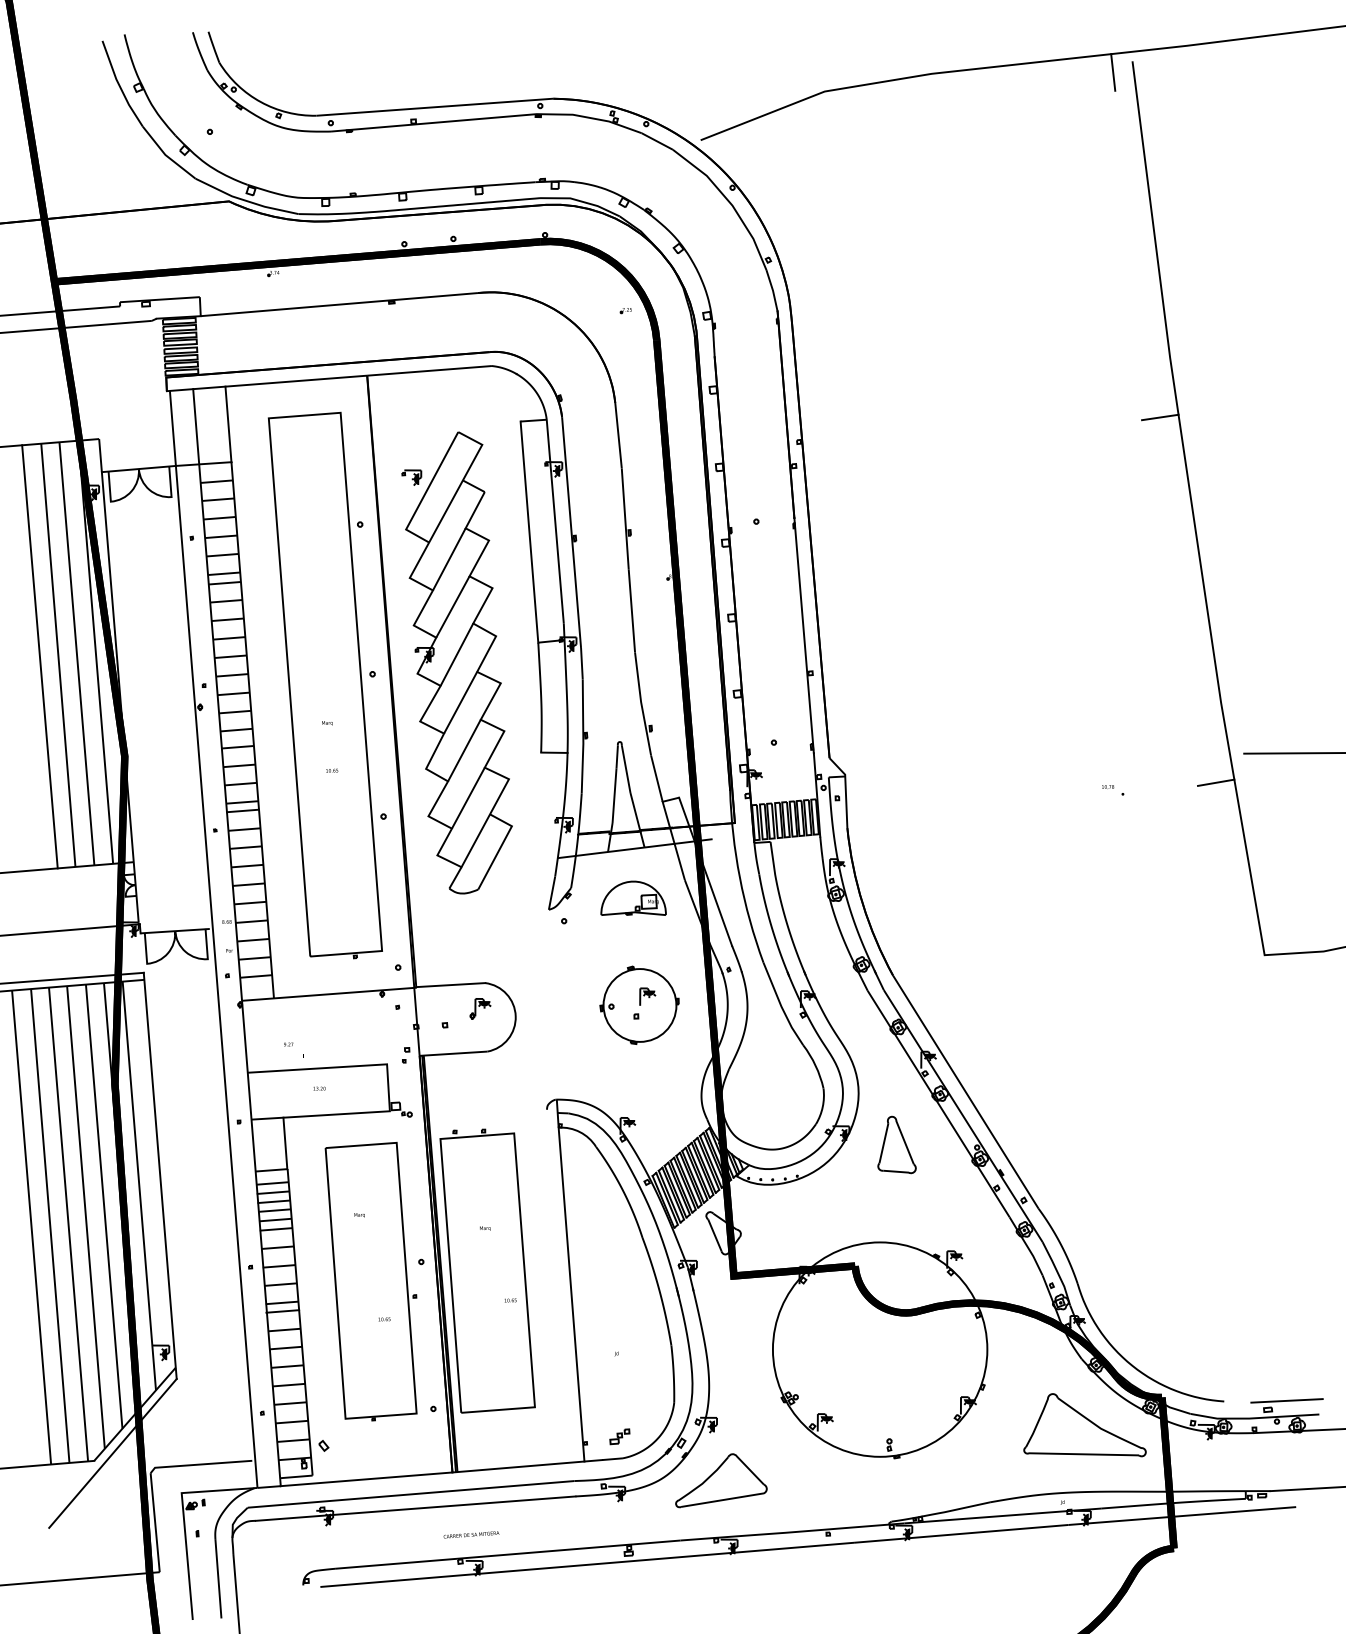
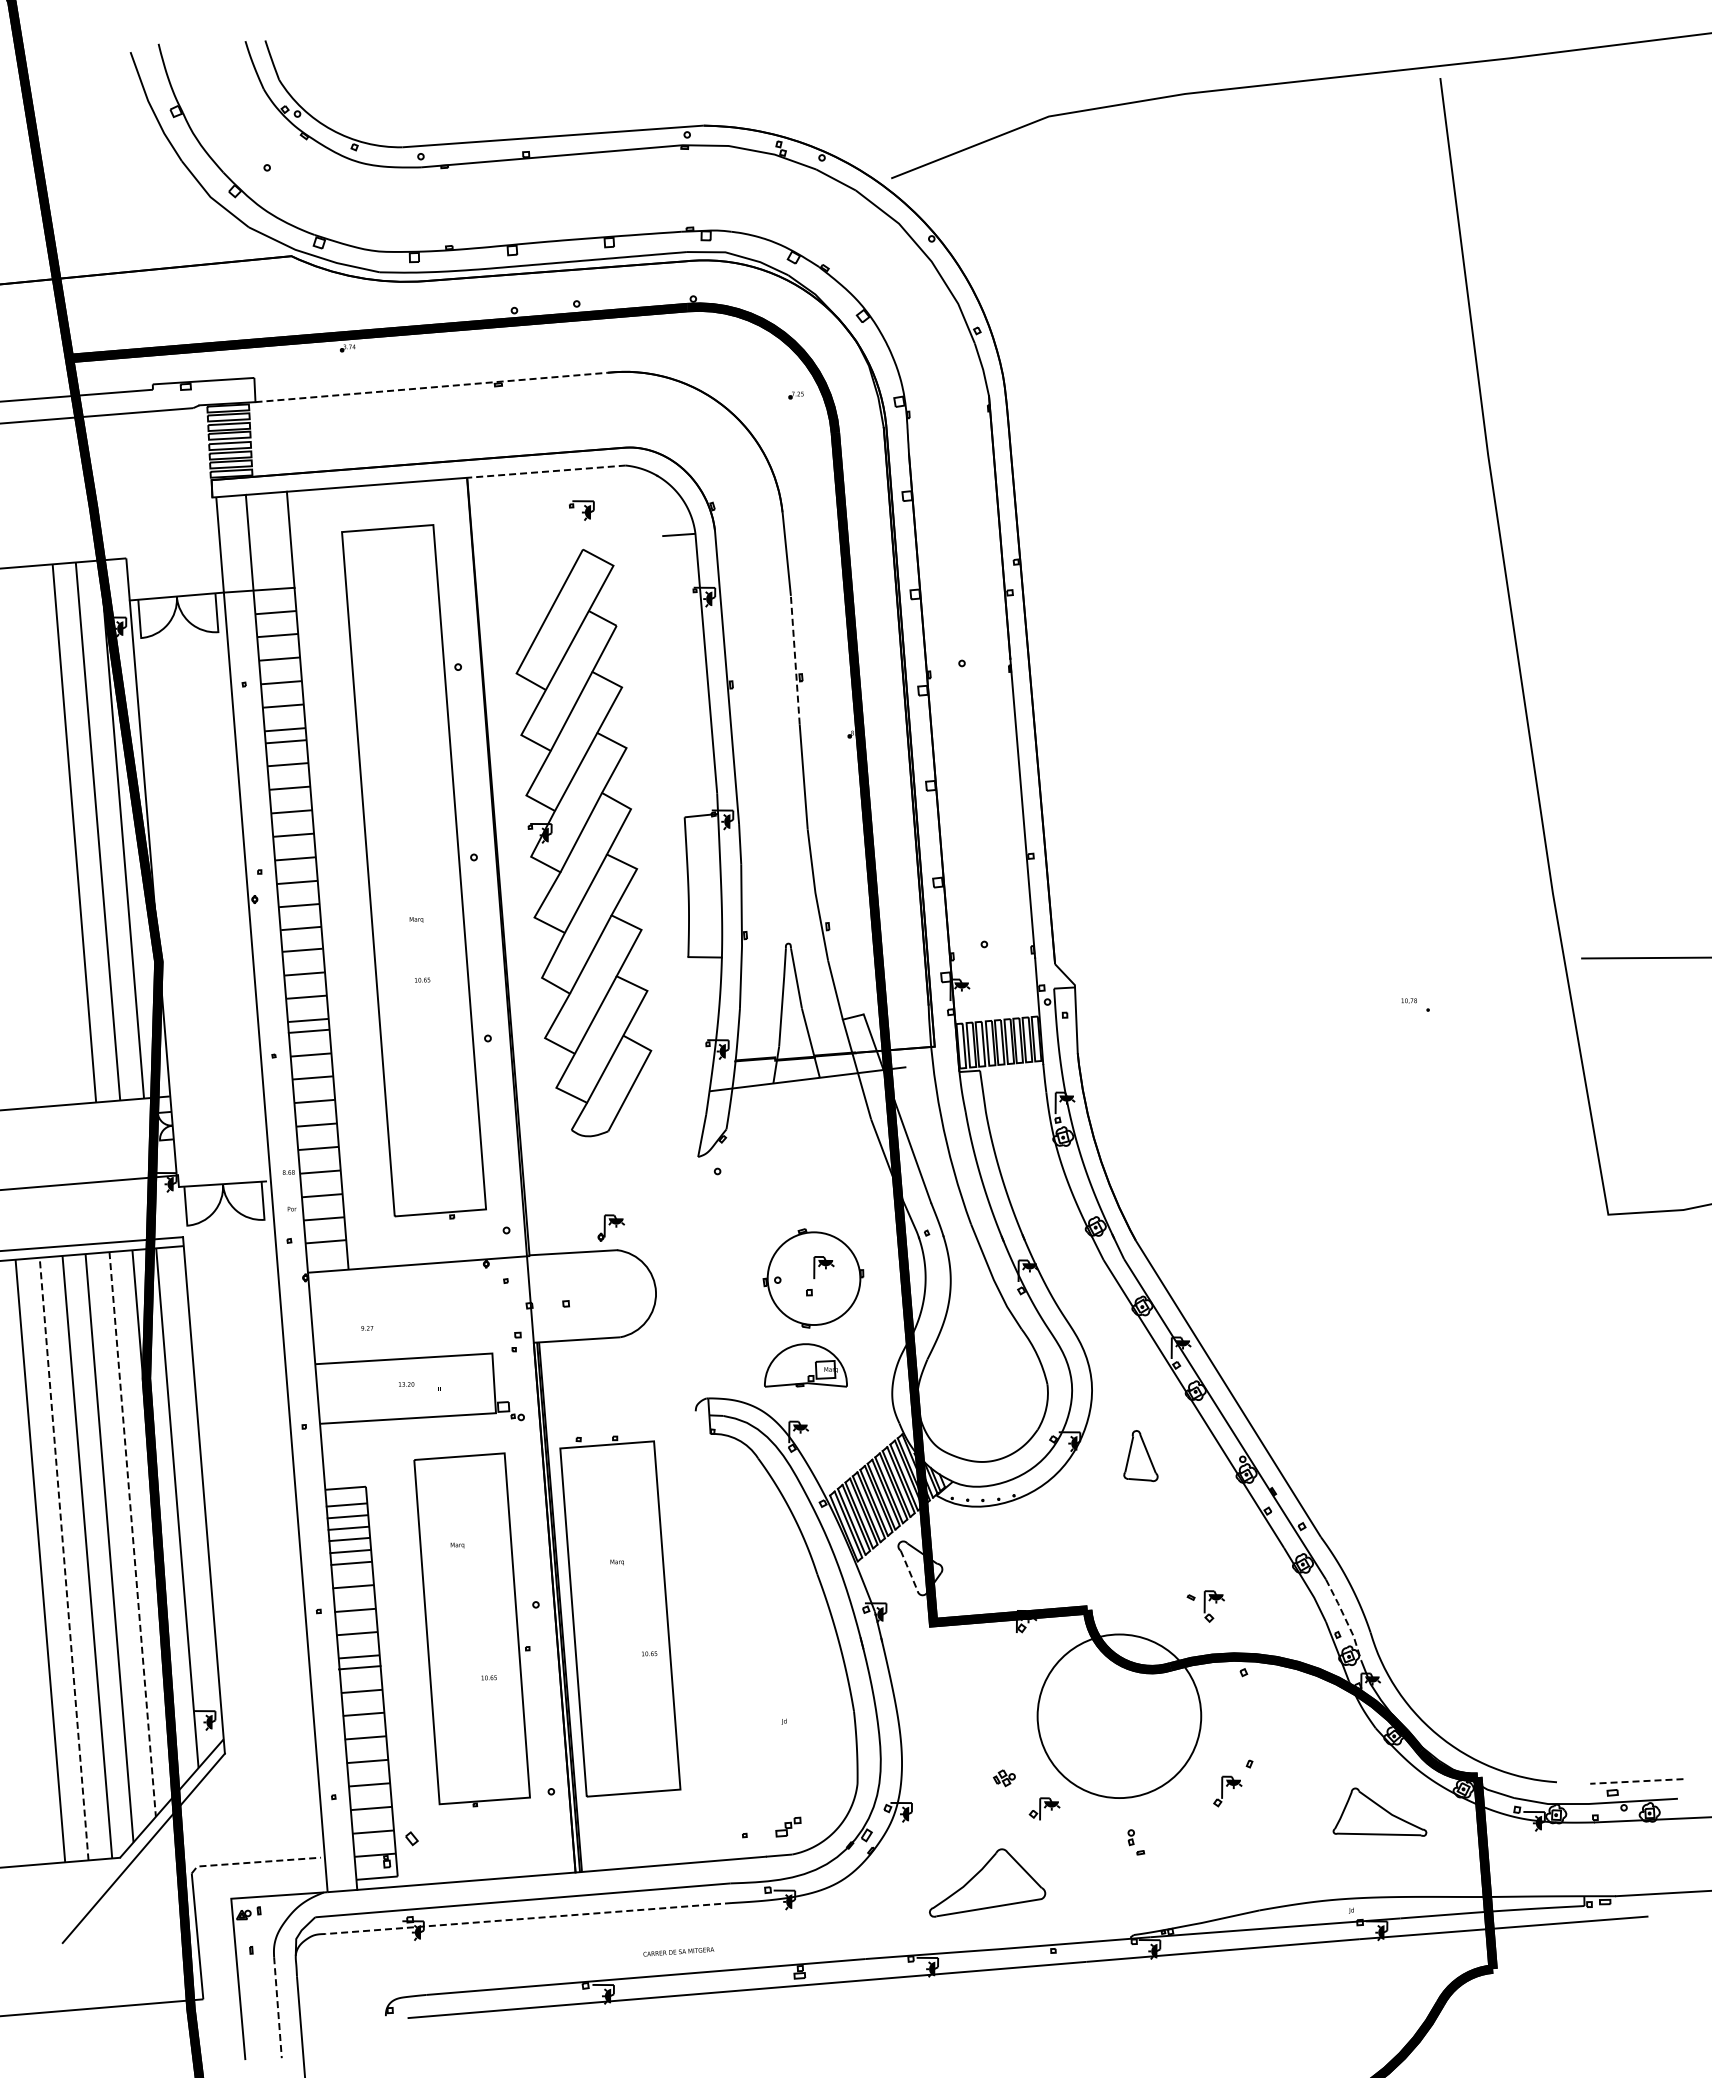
line: (1112, 71) -> (1415, 91), removed
line: (339, 304) -> (431, 387), solid -> dashed
line: (429, 370) -> (546, 471), solid -> dashed
line: (1160, 417) -> (1475, 530), removed
part: (411, 477) -> (581, 510), moved
line: (625, 518) -> (795, 659), solid -> dashed
line: (529, 531) -> (673, 676), removed
line: (39, 656) -> (50, 835), removed
line: (1216, 782) -> (1546, 995), removed
part: (633, 898) -> (805, 1365), moved
part: (479, 1008) -> (610, 1227), moved
line: (284, 1142) -> (362, 1453), removed
part: (896, 1144) -> (1140, 1455), size x0.7
line: (104, 1206) -> (132, 1534), solid -> dashed
line: (50, 1225) -> (64, 1558), solid -> dashed
line: (715, 1234) -> (909, 1570), solid -> dashed
line: (1057, 1273) -> (1345, 1619), solid -> dashed
line: (571, 1294) -> (726, 1646), removed
circle: (880, 1348) -> (1119, 1715), size x0.6
line: (1286, 1400) -> (1636, 1781), solid -> dashed
part: (1084, 1424) -> (1379, 1811), size x0.6
line: (199, 1464) -> (254, 1862), solid -> dashed
part: (721, 1480) -> (987, 1882), moved
line: (415, 1508) -> (528, 1918), solid -> dashed
text: (471, 1534) -> (678, 1951), moved
line: (218, 1578) -> (277, 2007), solid -> dashed

